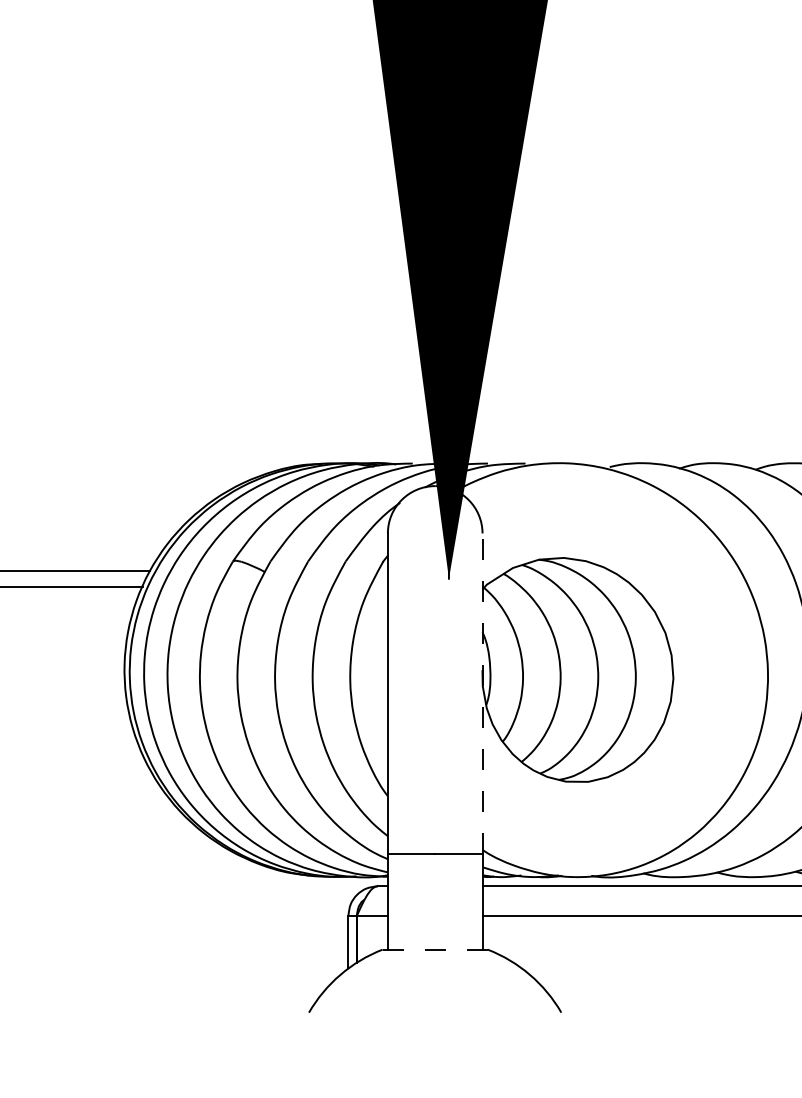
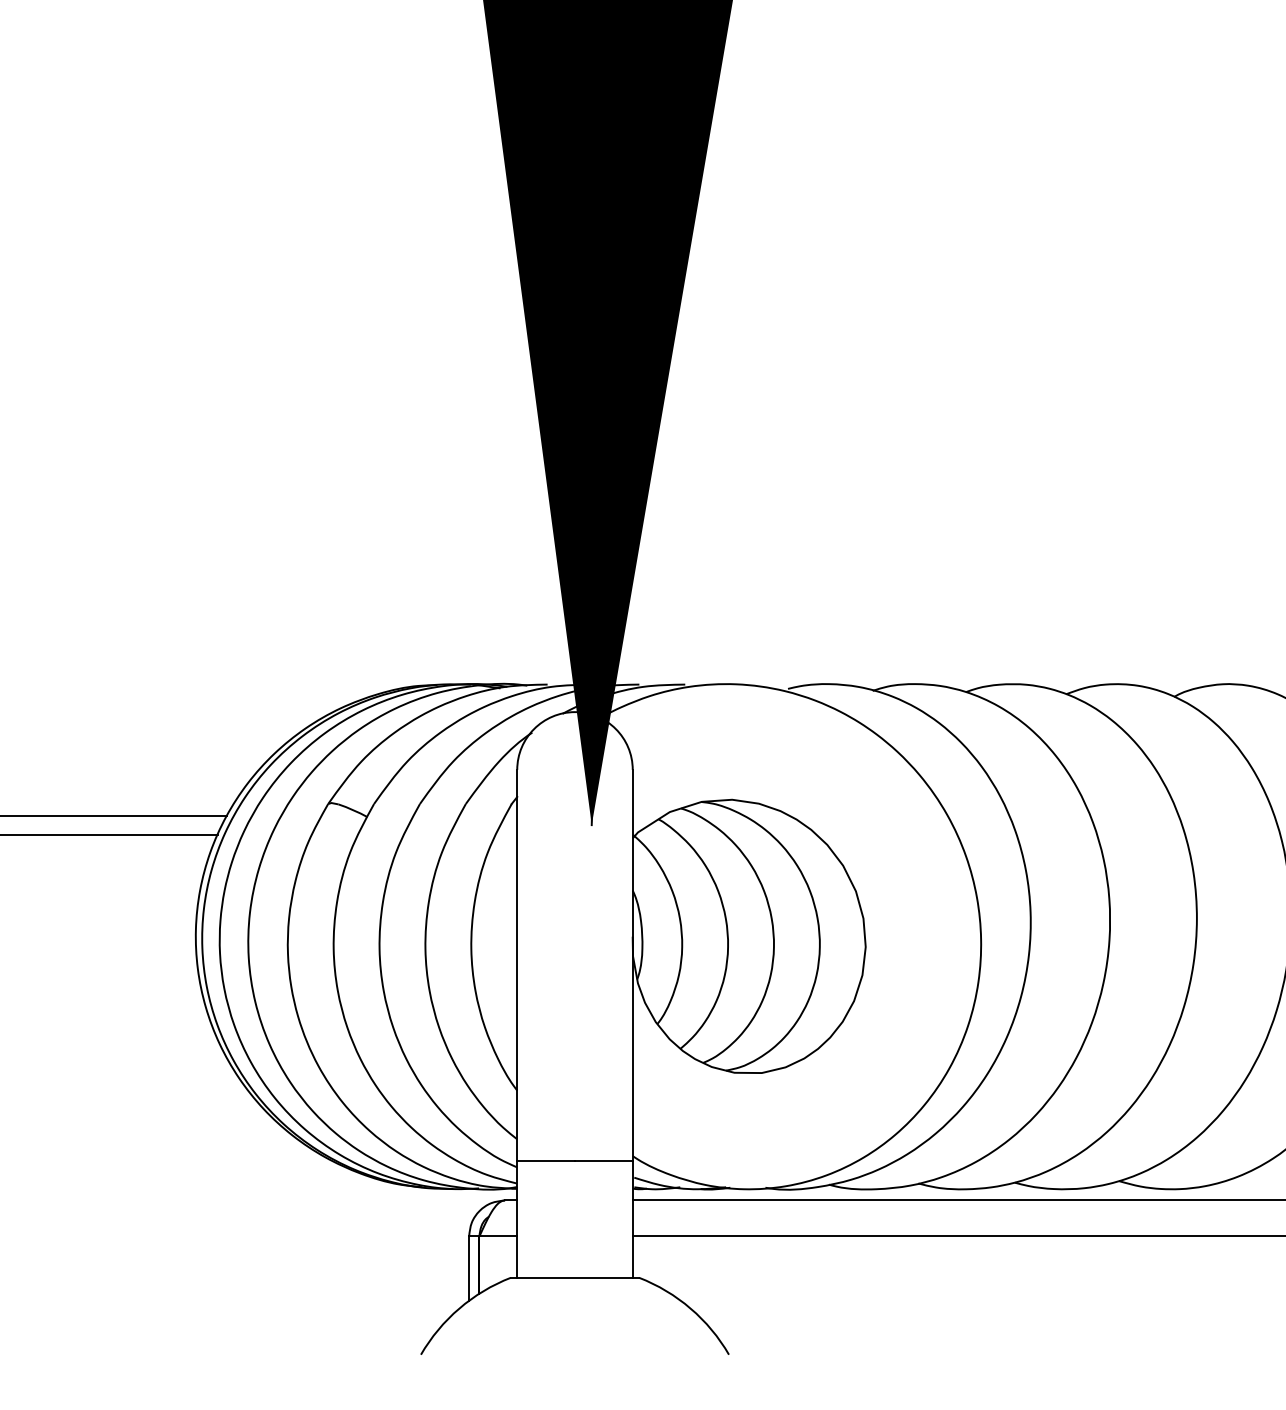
line: (482, 693) -> (632, 965), dashed -> solid
line: (434, 949) -> (574, 1277), dashed -> solid

